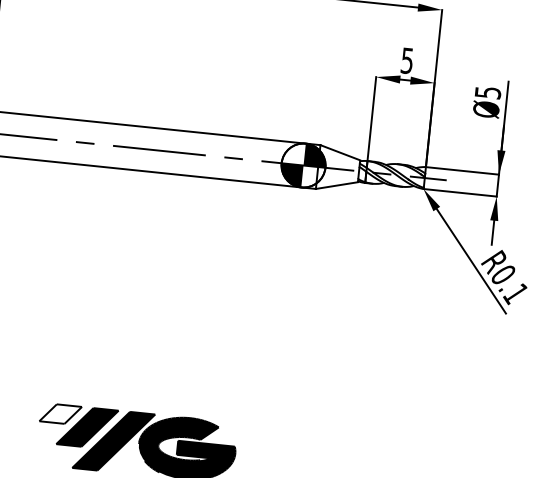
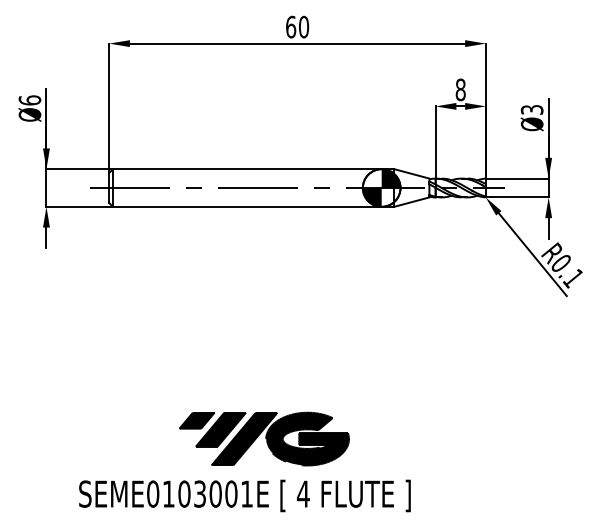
text: (407, 60) -> (460, 89), 5 -> 8
text: (487, 92) -> (531, 109), Ø5 -> Ø3
fill: (60, 413) -> (196, 420), added

